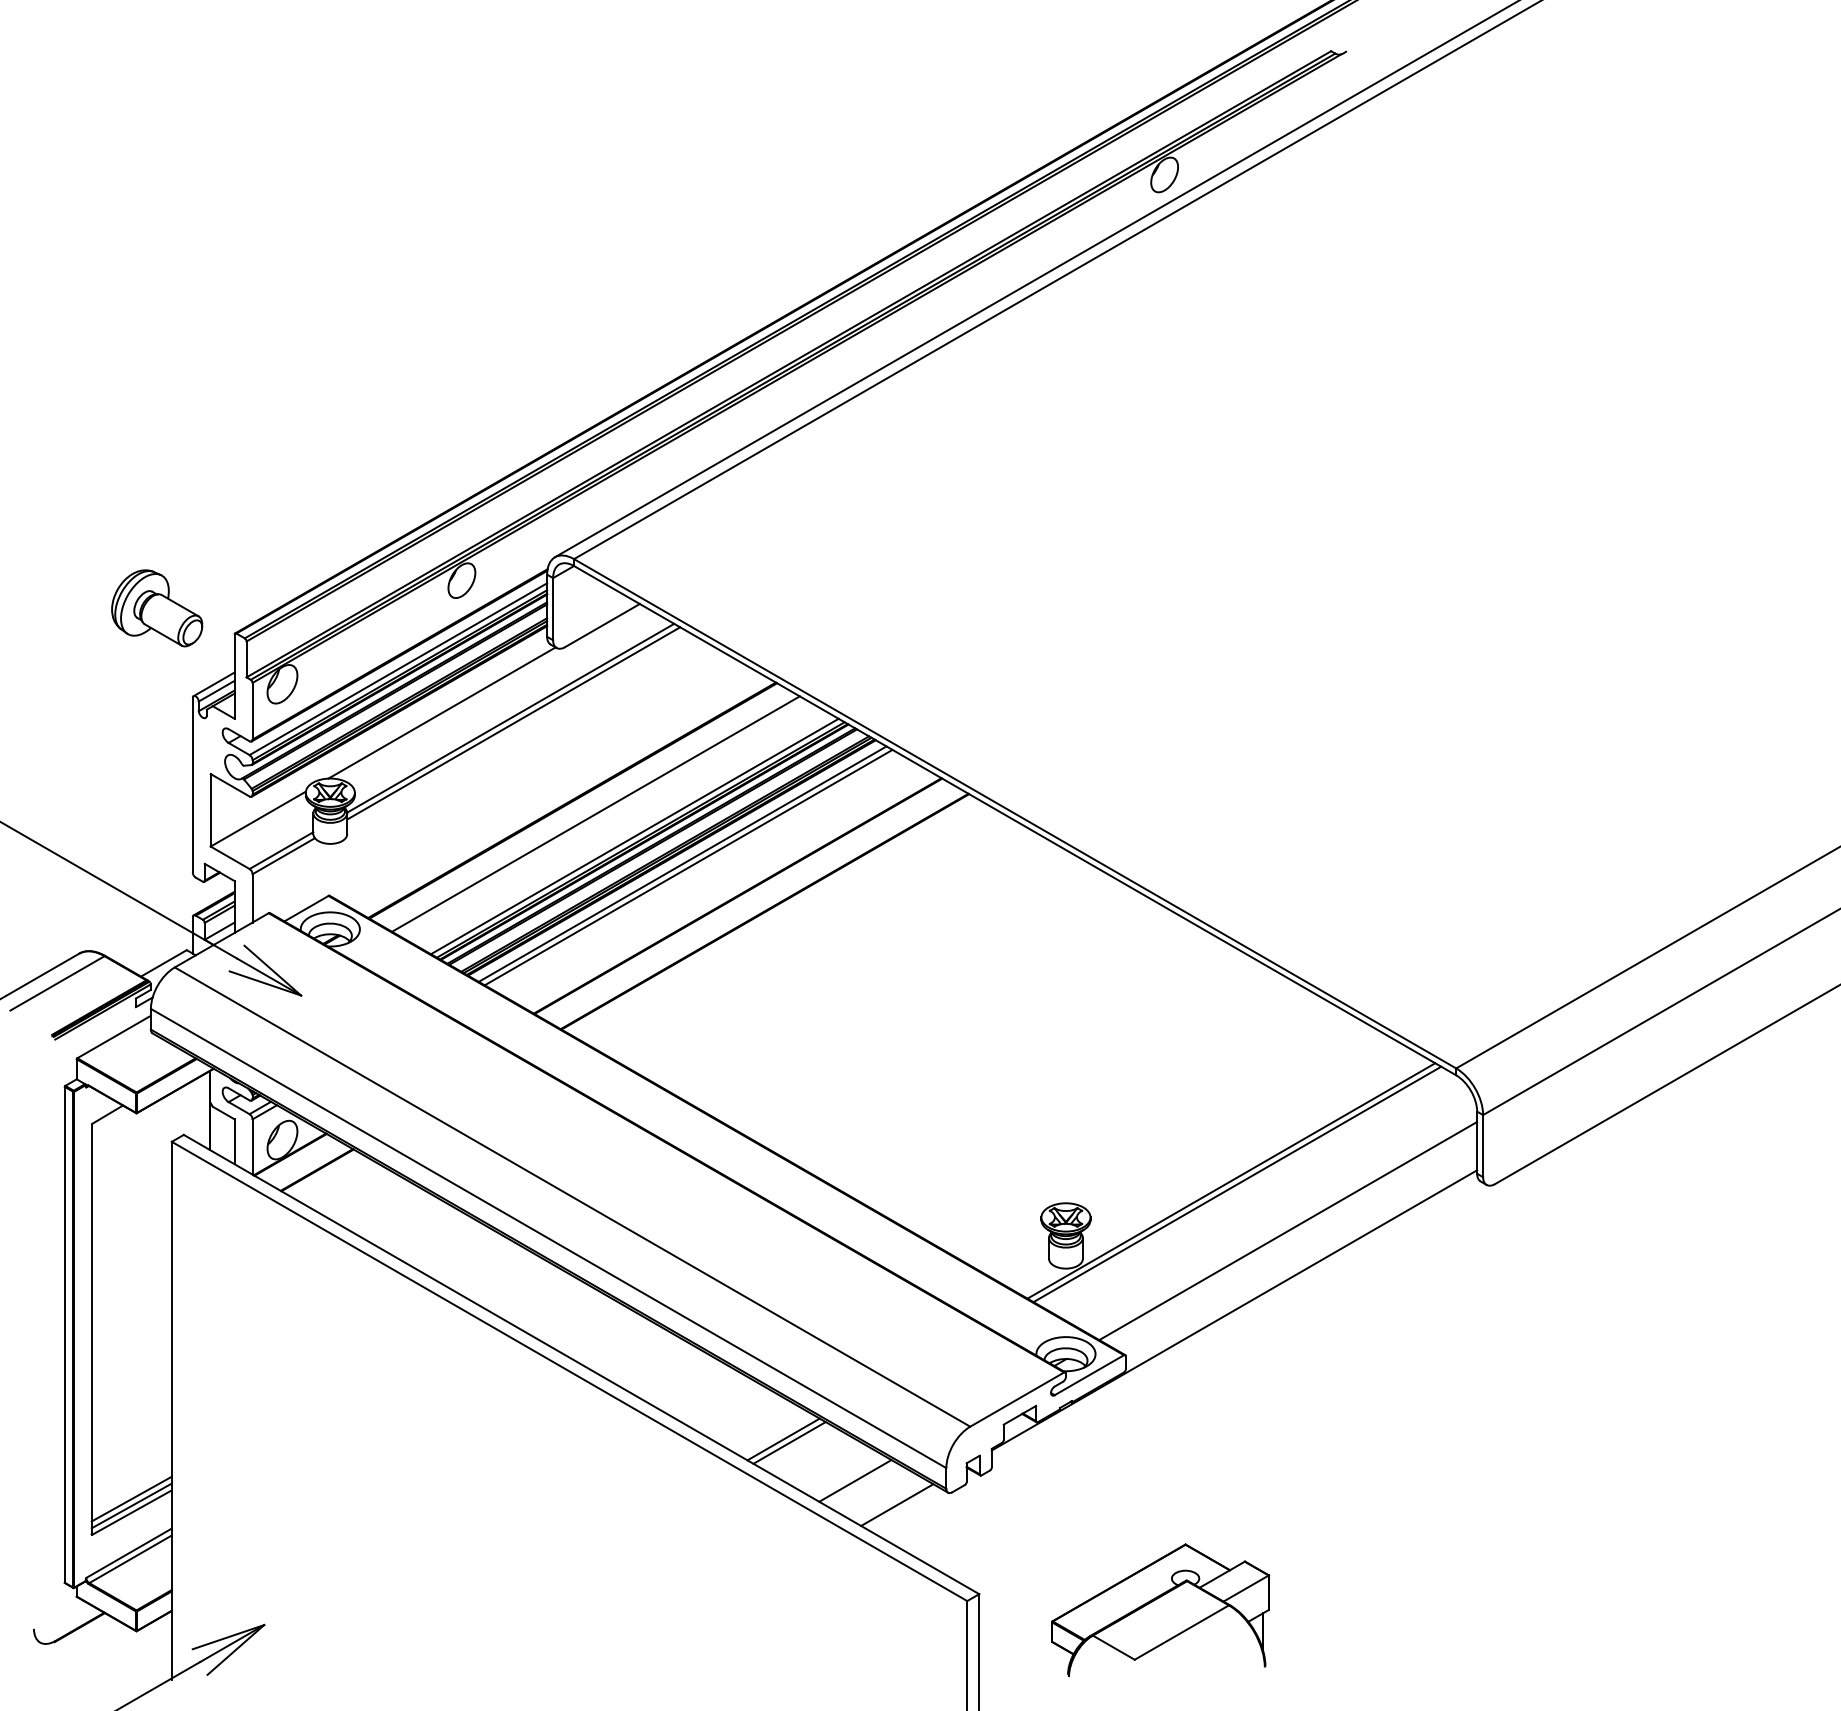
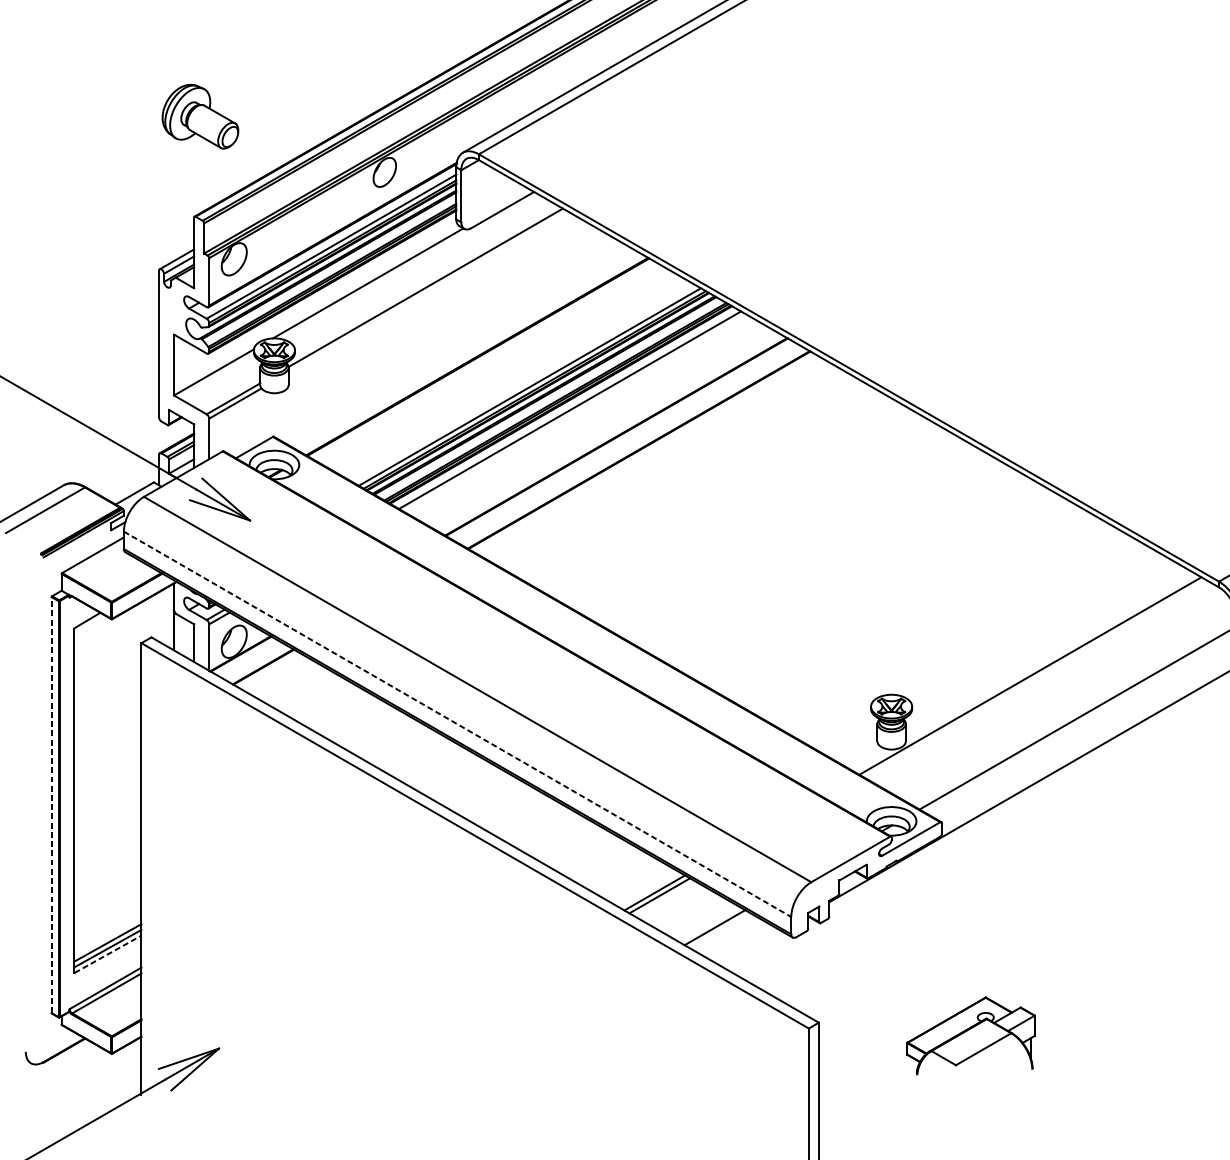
part: (157, 608) -> (200, 116), moved
line: (513, 723) -> (428, 292), removed
line: (595, 813) -> (496, 367), removed
line: (688, 867) -> (574, 413), removed
line: (1237, 1184) -> (1035, 679), removed
line: (549, 1238) -> (458, 724), solid -> dashed
line: (64, 1334) -> (51, 804), solid -> dashed
line: (897, 1504) -> (750, 947), removed
line: (132, 1512) -> (108, 954), solid -> dashed
part: (1160, 1609) -> (970, 1035), size x0.7

